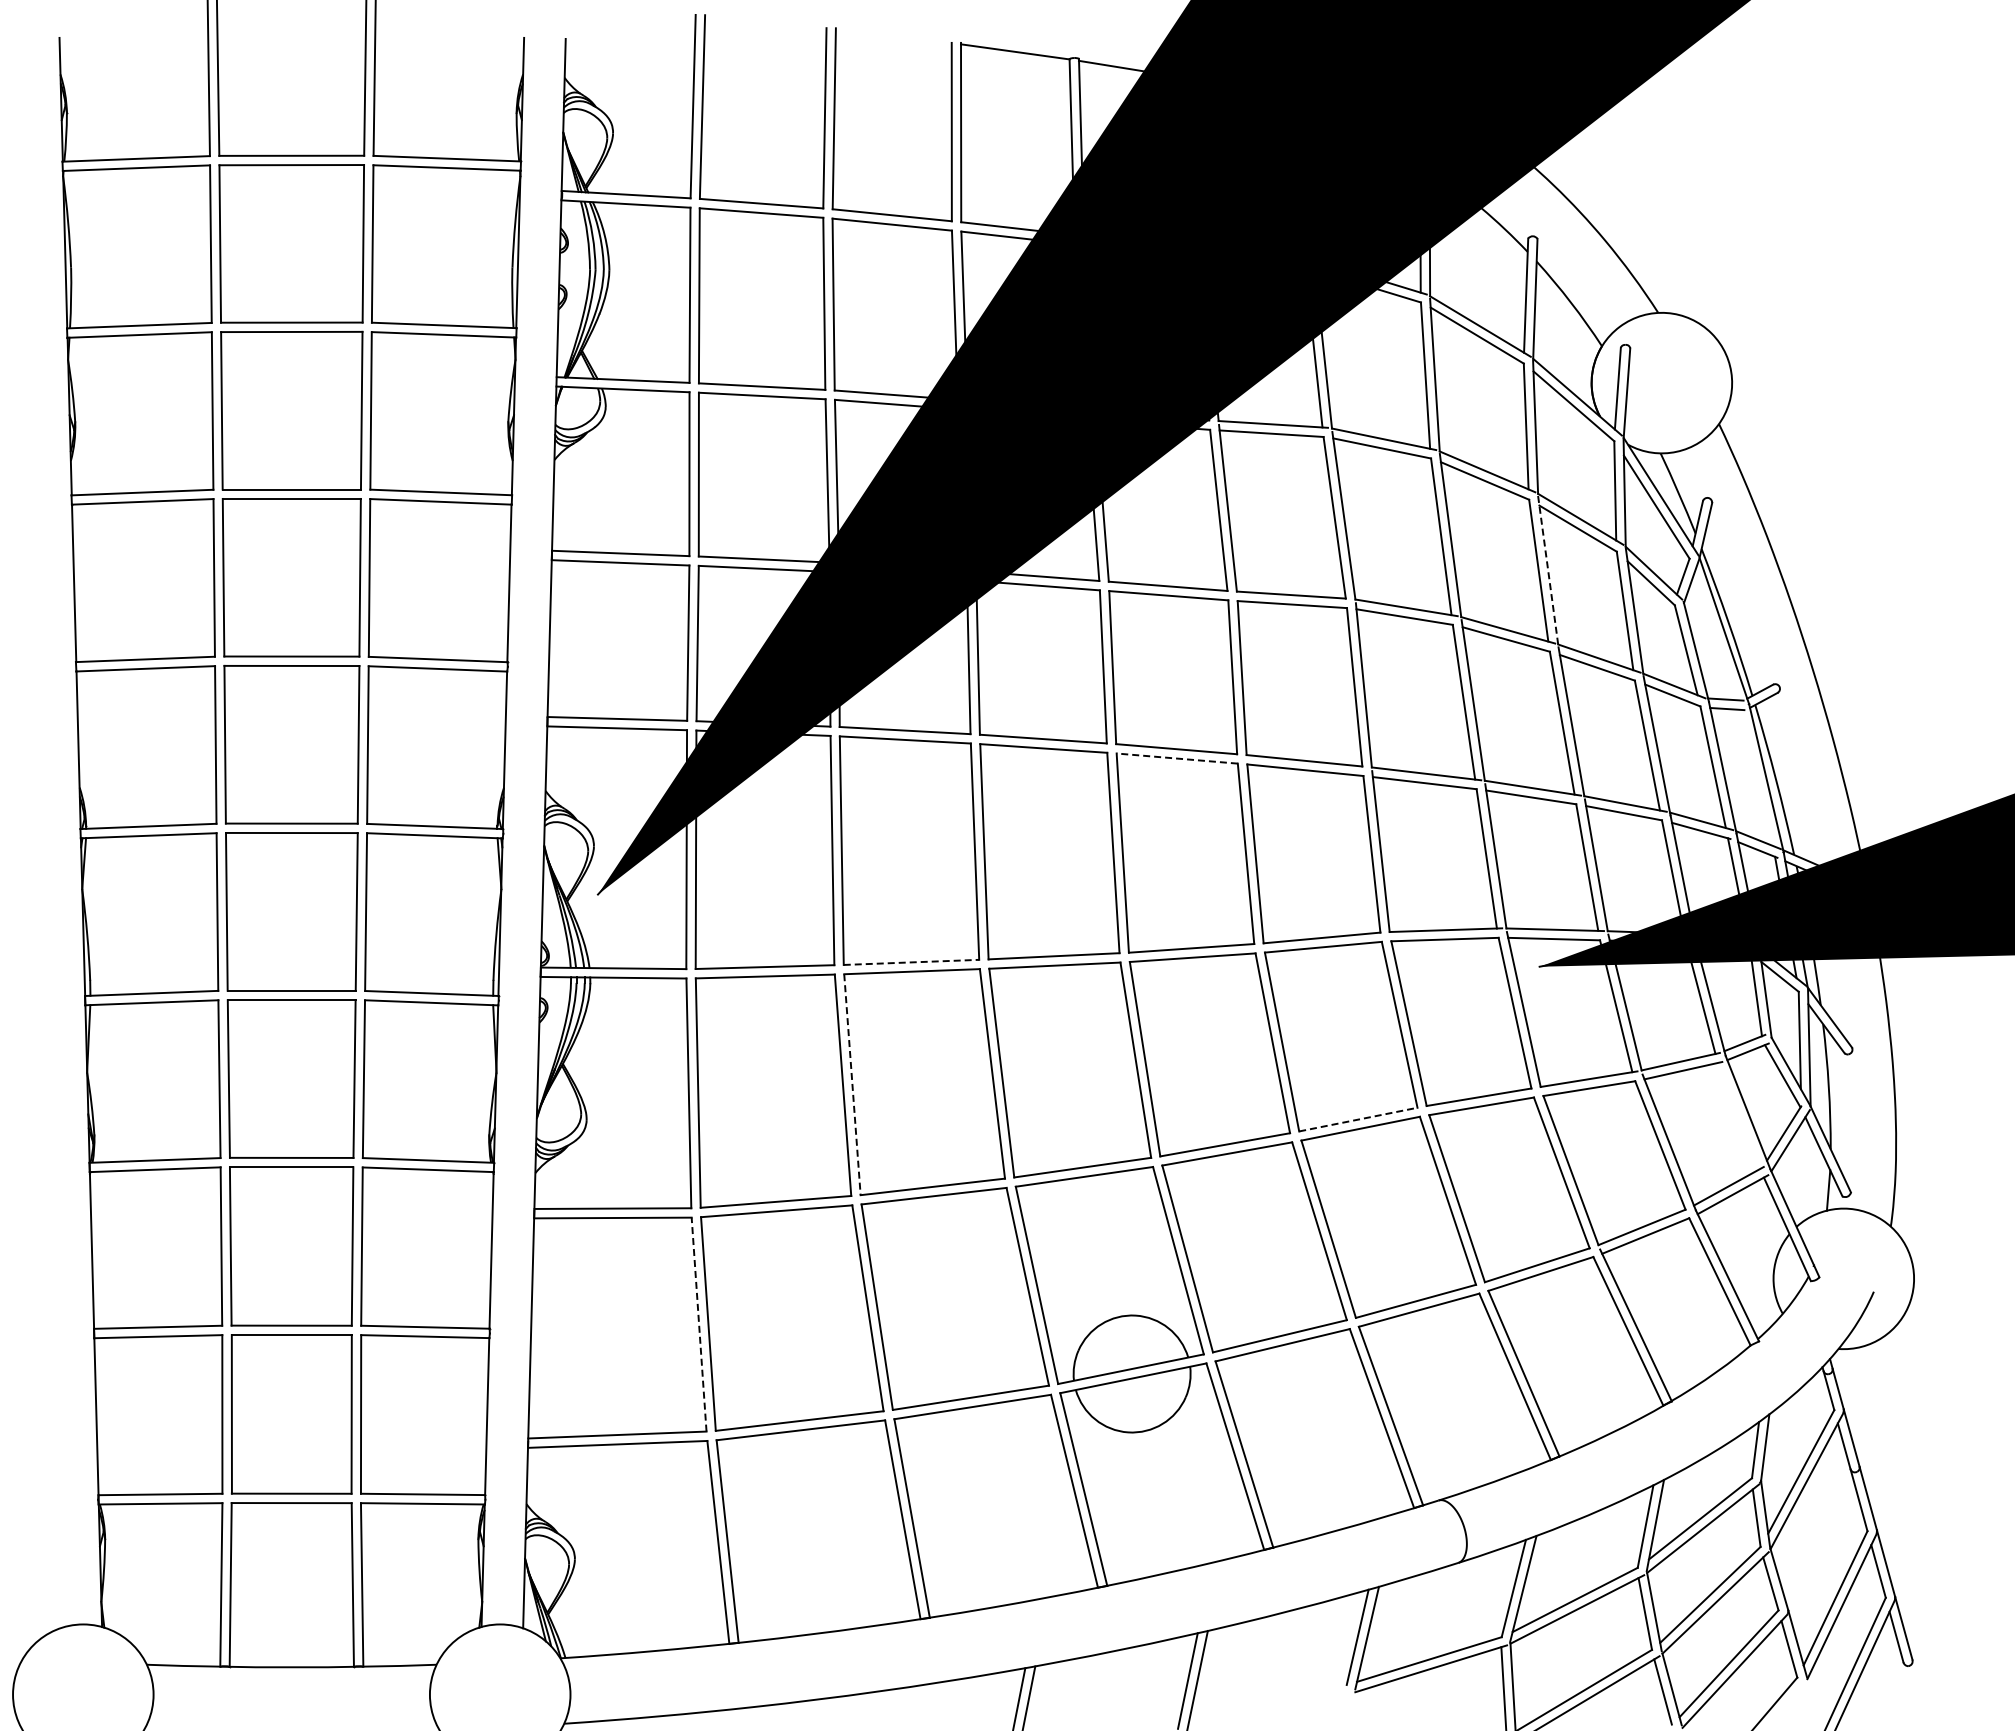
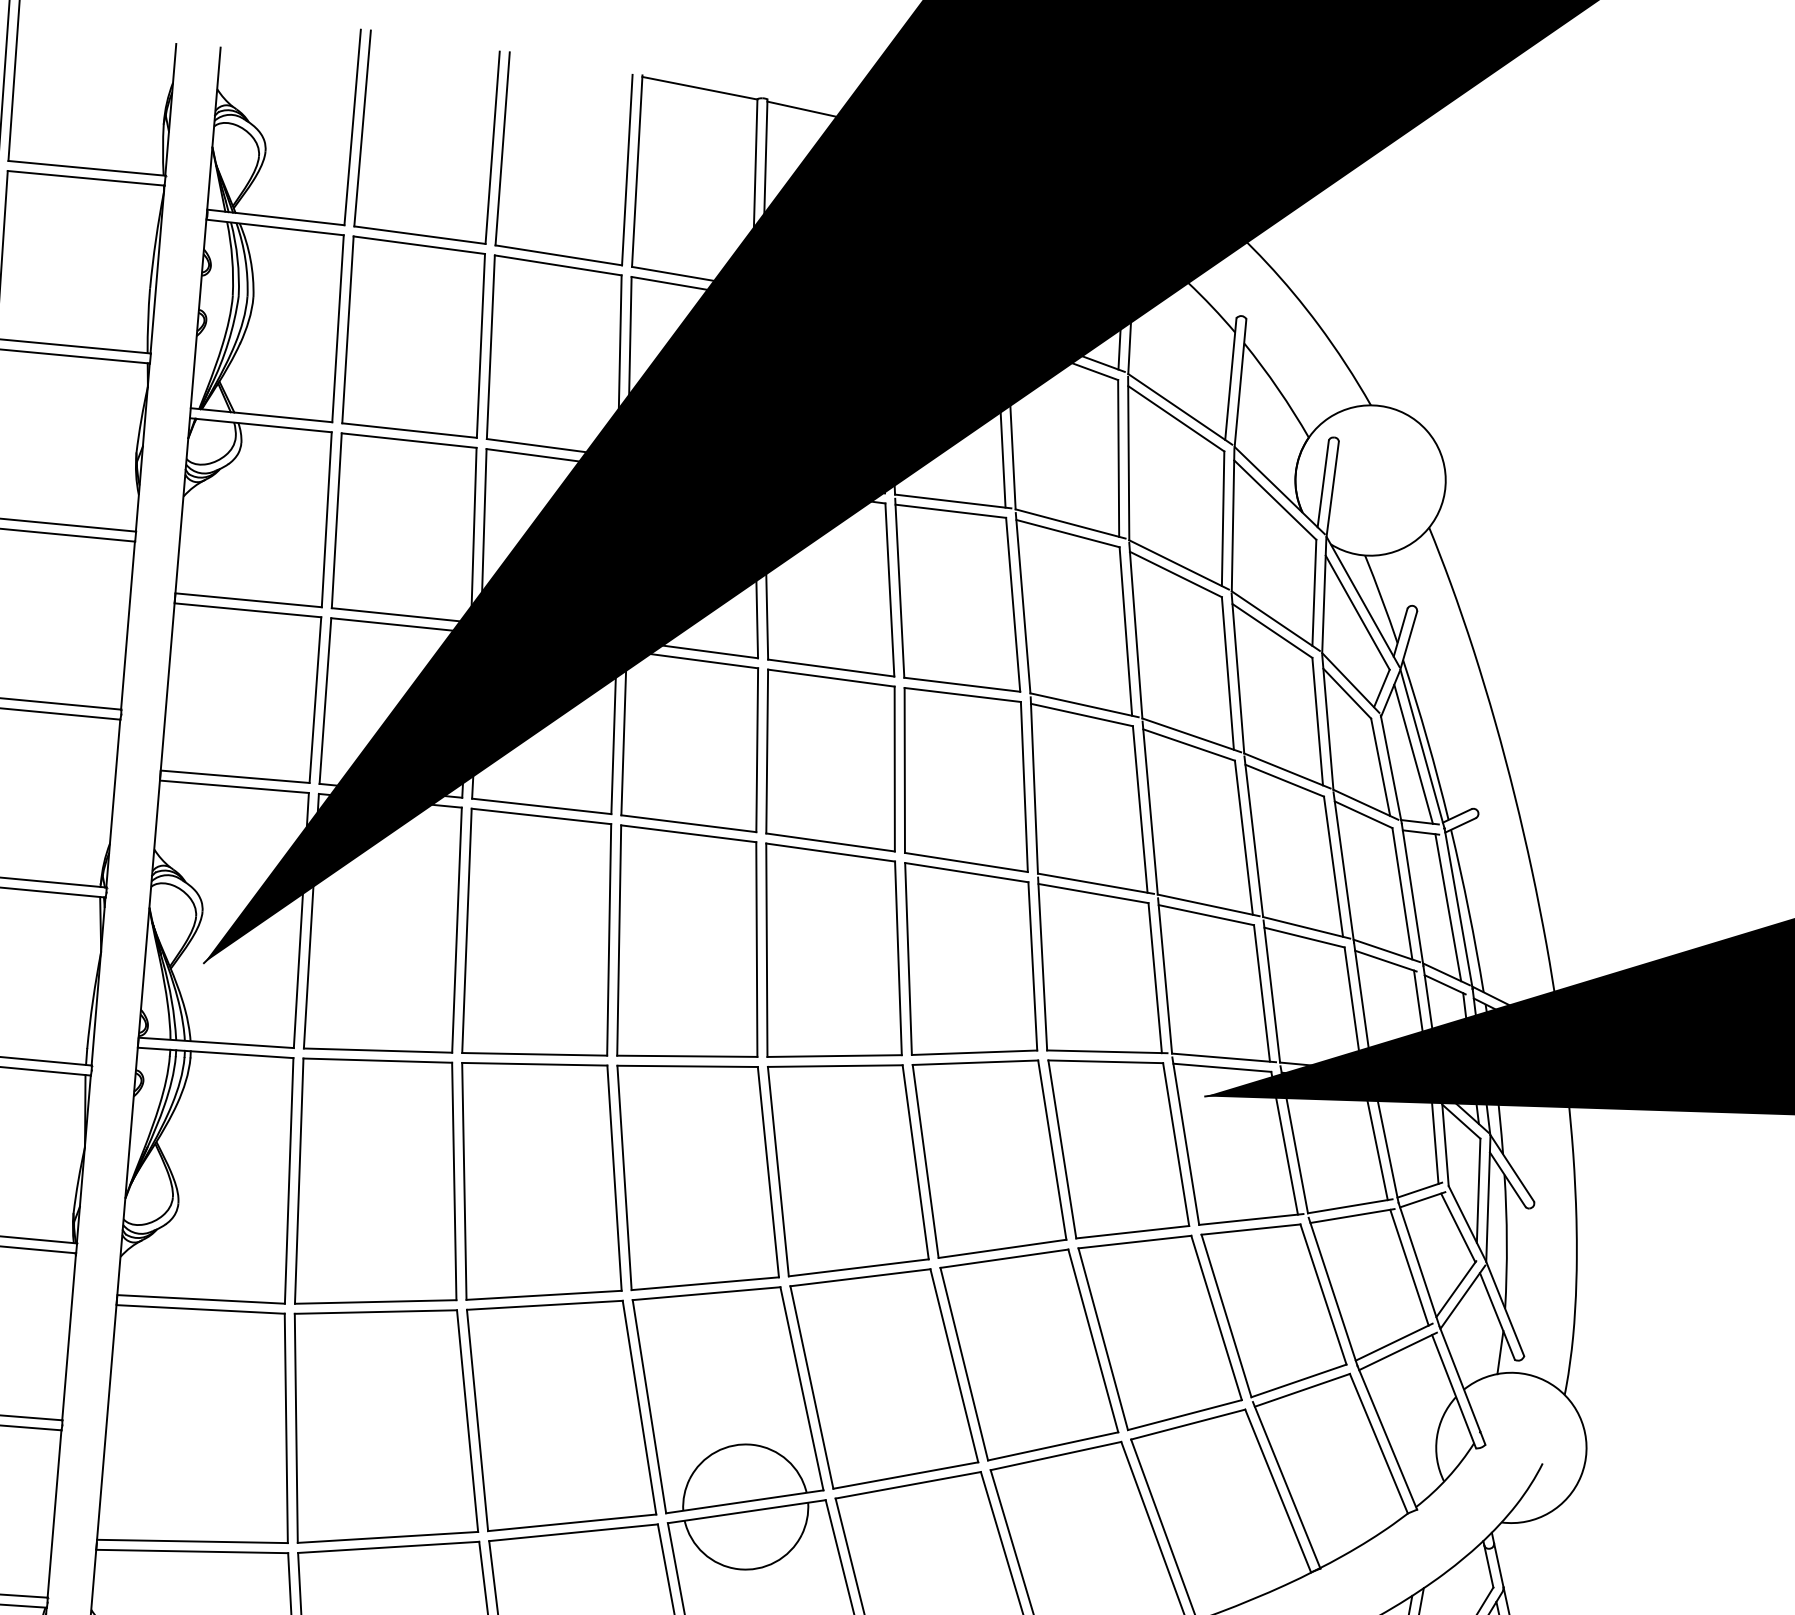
line: (1548, 570) -> (1238, 673), dashed -> solid
line: (1715, 636) -> (1412, 754), added
line: (1177, 758) -> (830, 852), dashed -> solid
line: (1756, 777) -> (1448, 907), added
line: (911, 962) -> (534, 1054), dashed -> solid
line: (852, 1084) -> (464, 1181), dashed -> solid
line: (1739, 1115) -> (1409, 1267), added
line: (1358, 1119) -> (1002, 1248), dashed -> solid
line: (699, 1324) -> (286, 1428), dashed -> solid

